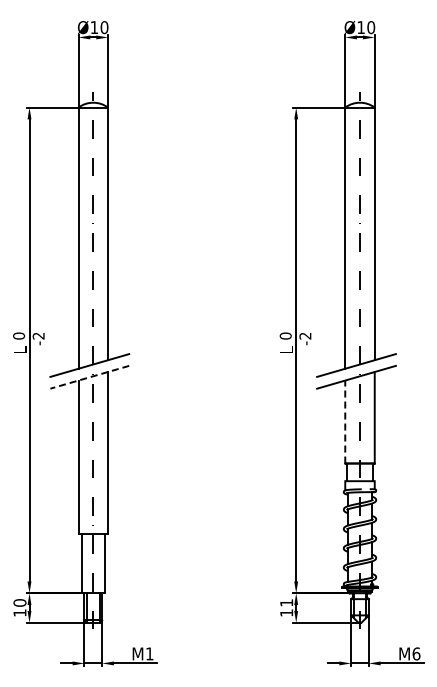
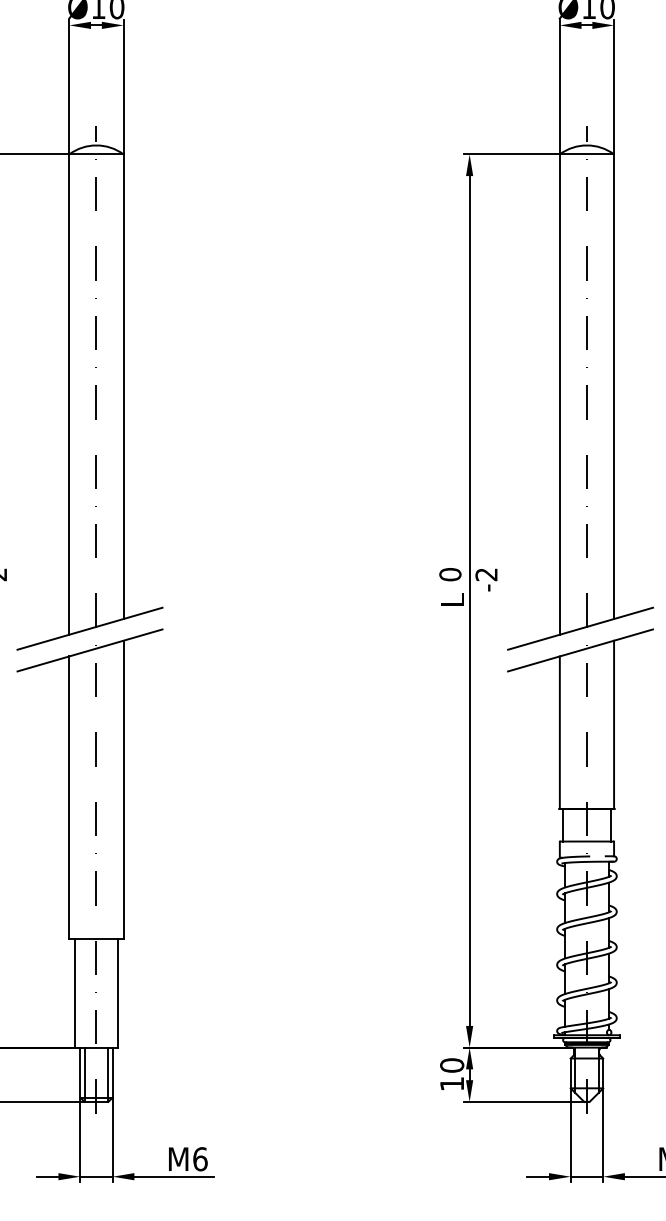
line: (89, 377) -> (89, 650), dashed -> solid
line: (345, 421) -> (560, 731), dashed -> solid
text: (286, 602) -> (451, 1064), 11 -> 10
text: (149, 653) -> (199, 1158), M1 -> M6

